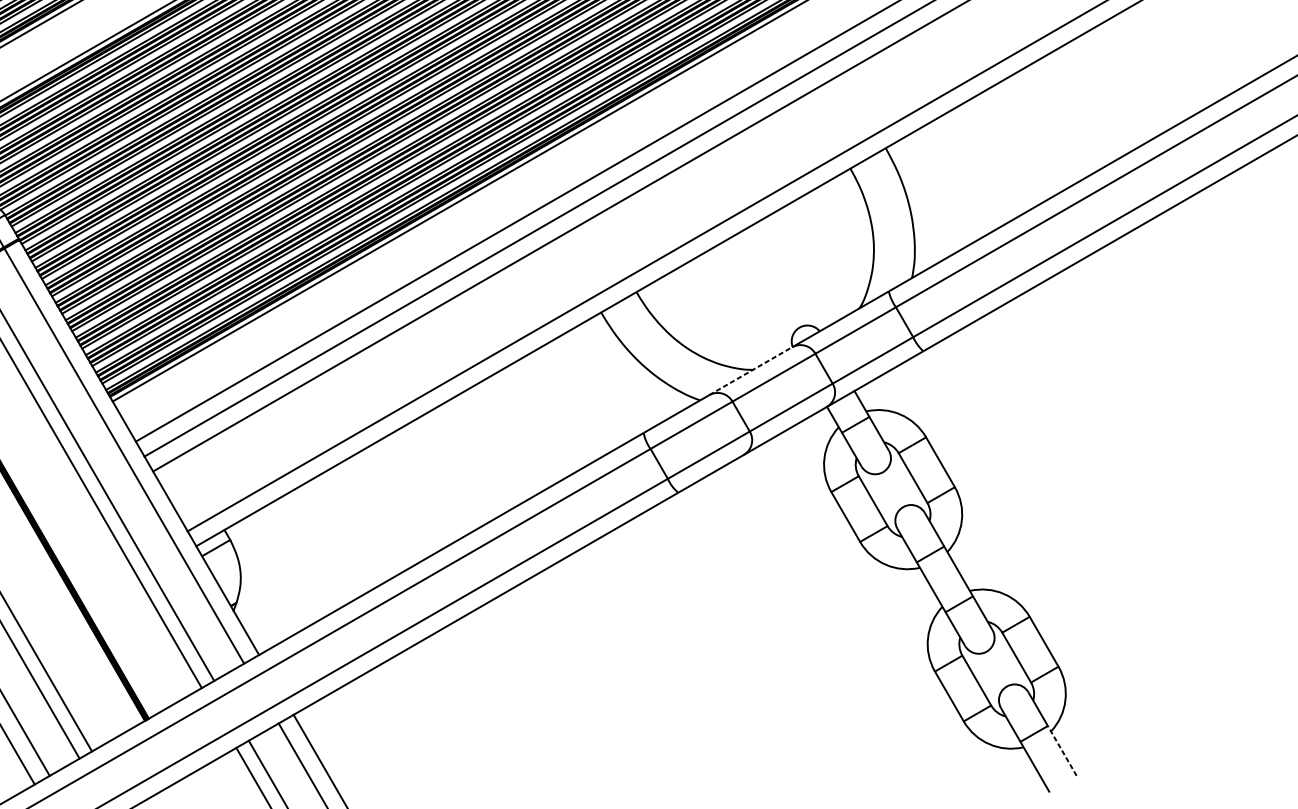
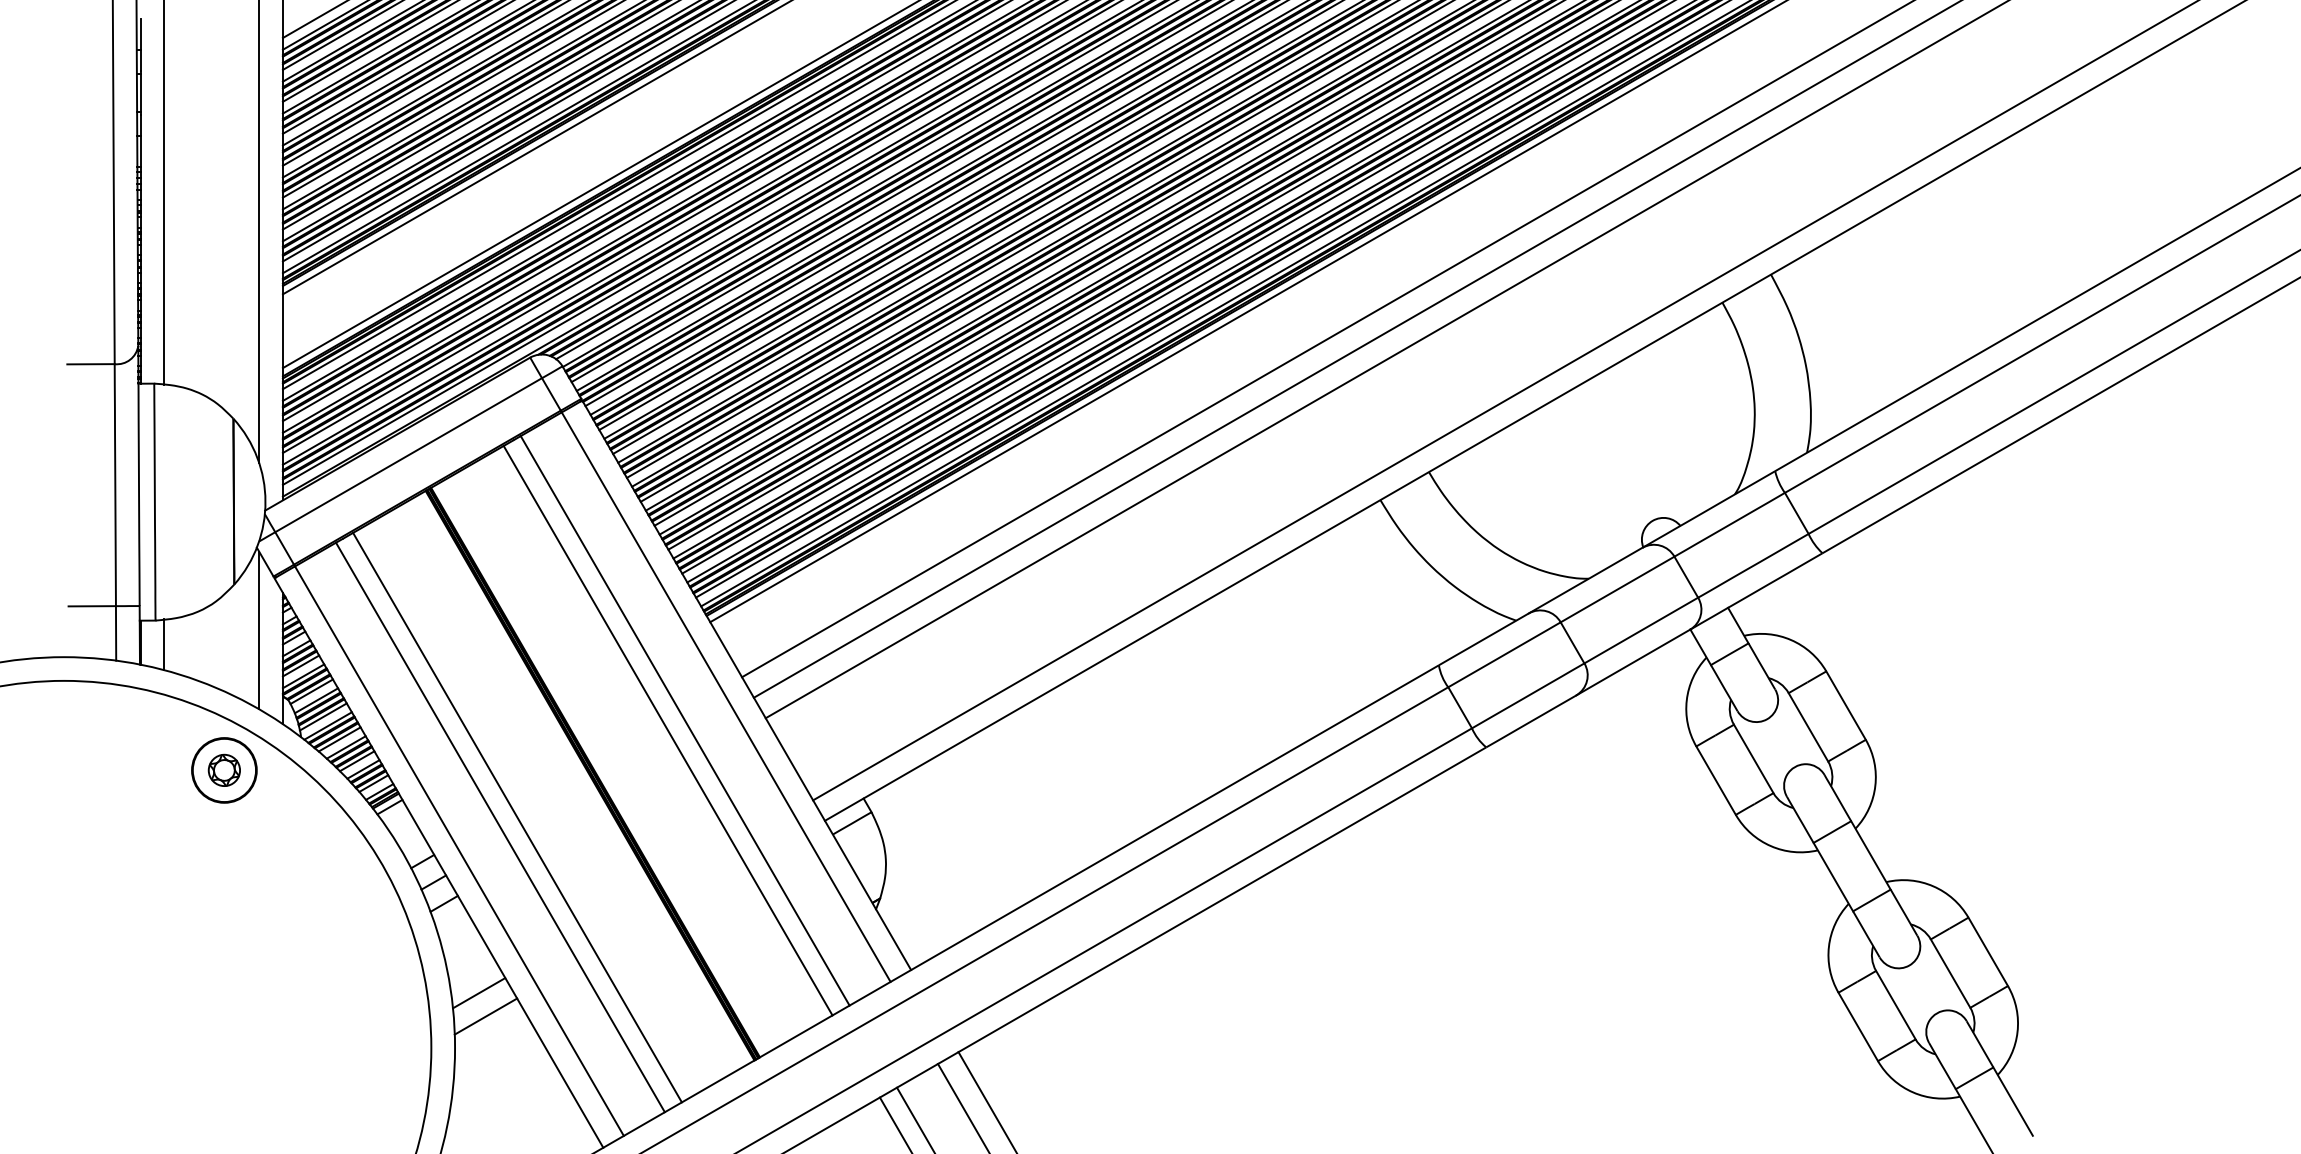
line: (750, 371) -> (1585, 580), dashed -> solid
line: (1061, 750) -> (2012, 1101), dashed -> solid

